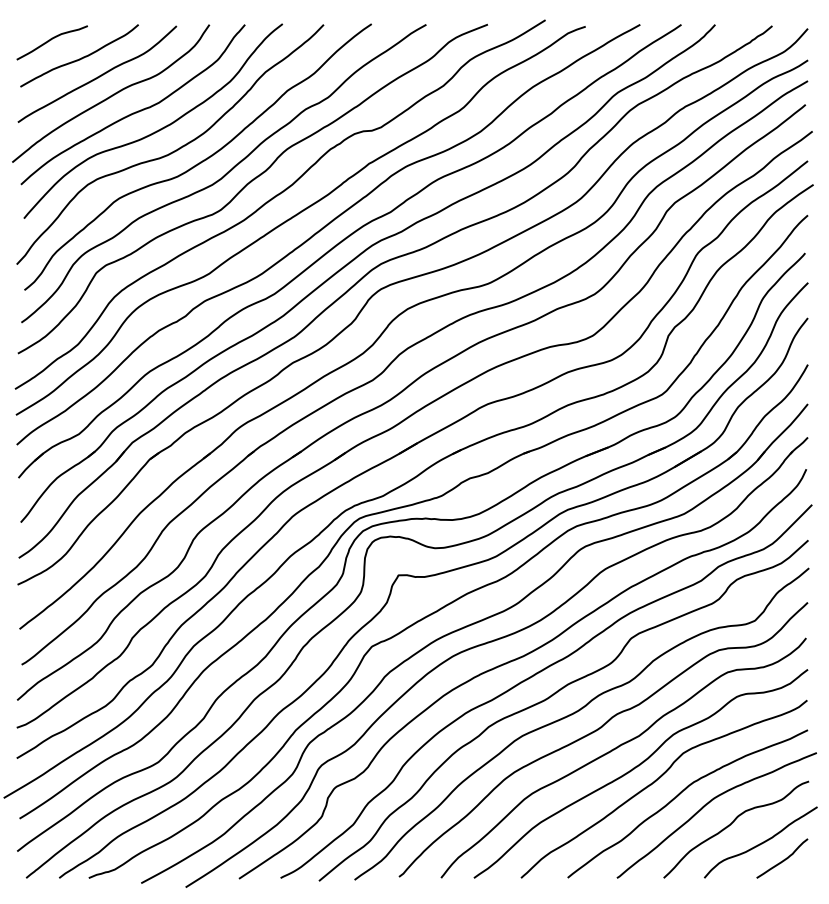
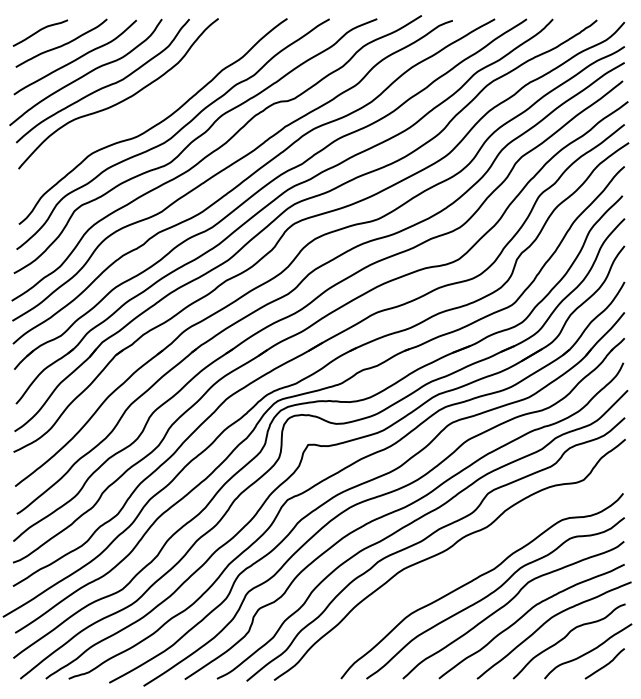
curve: (174, 150) -> (134, 116), removed
curve: (598, 730) -> (462, 564), removed

